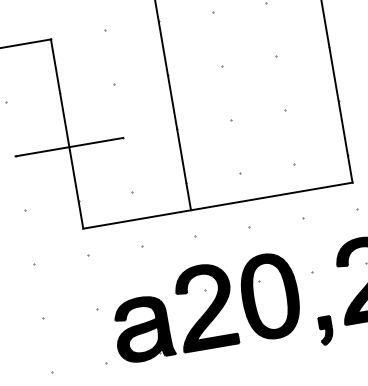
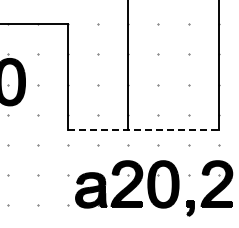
line: (68, 147) -> (67, 84), removed
line: (218, 206) -> (143, 130), solid -> dashed

